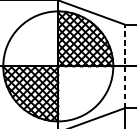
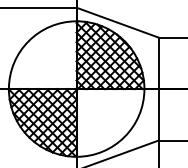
line: (124, 65) -> (158, 88), dashed -> solid

